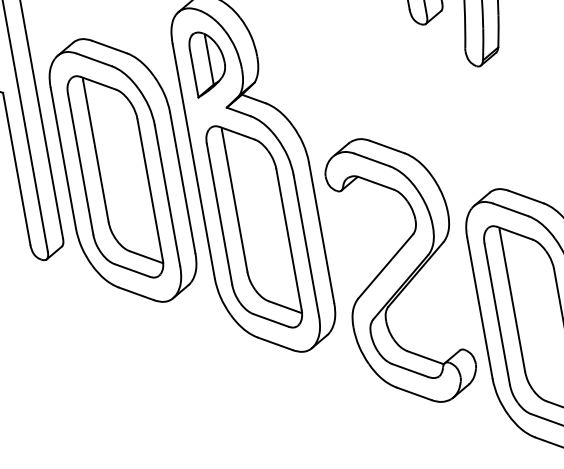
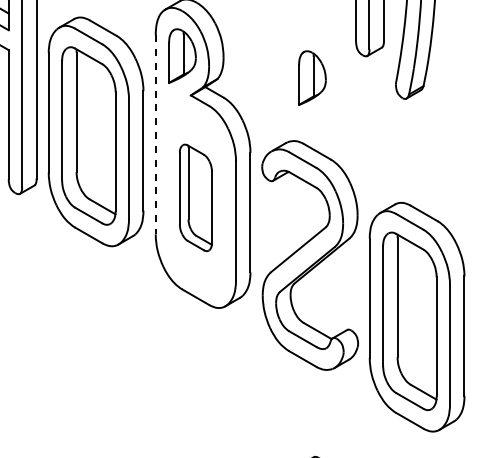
part: (365, 60) -> (312, 77), added
line: (193, 162) -> (155, 135), solid -> dashed
part: (253, 226) -> (195, 197), size x0.6

